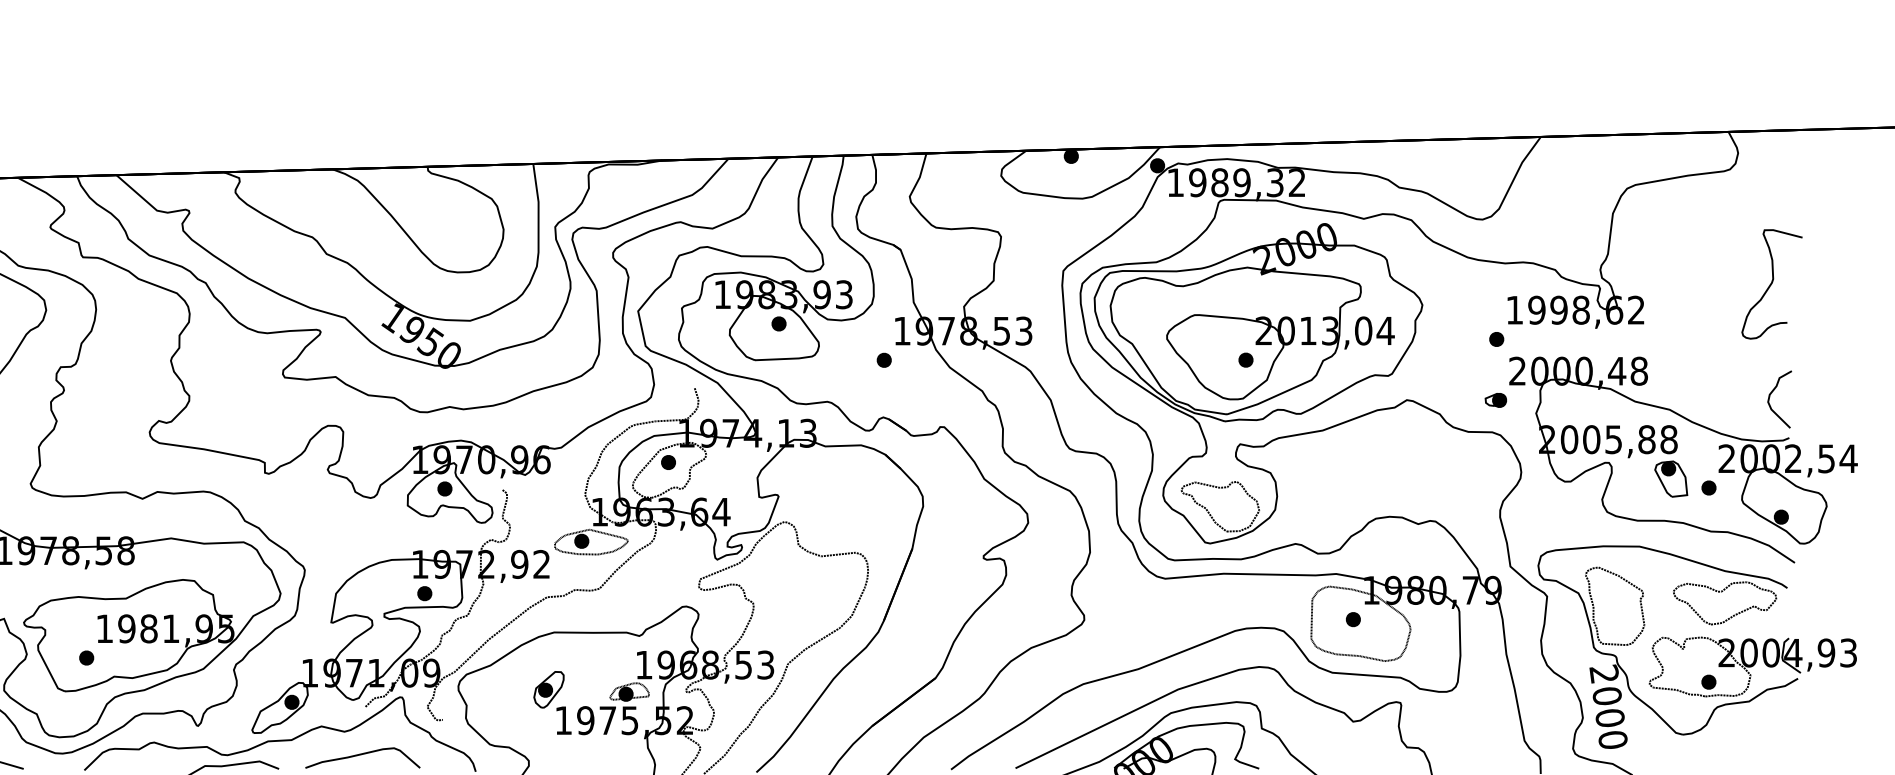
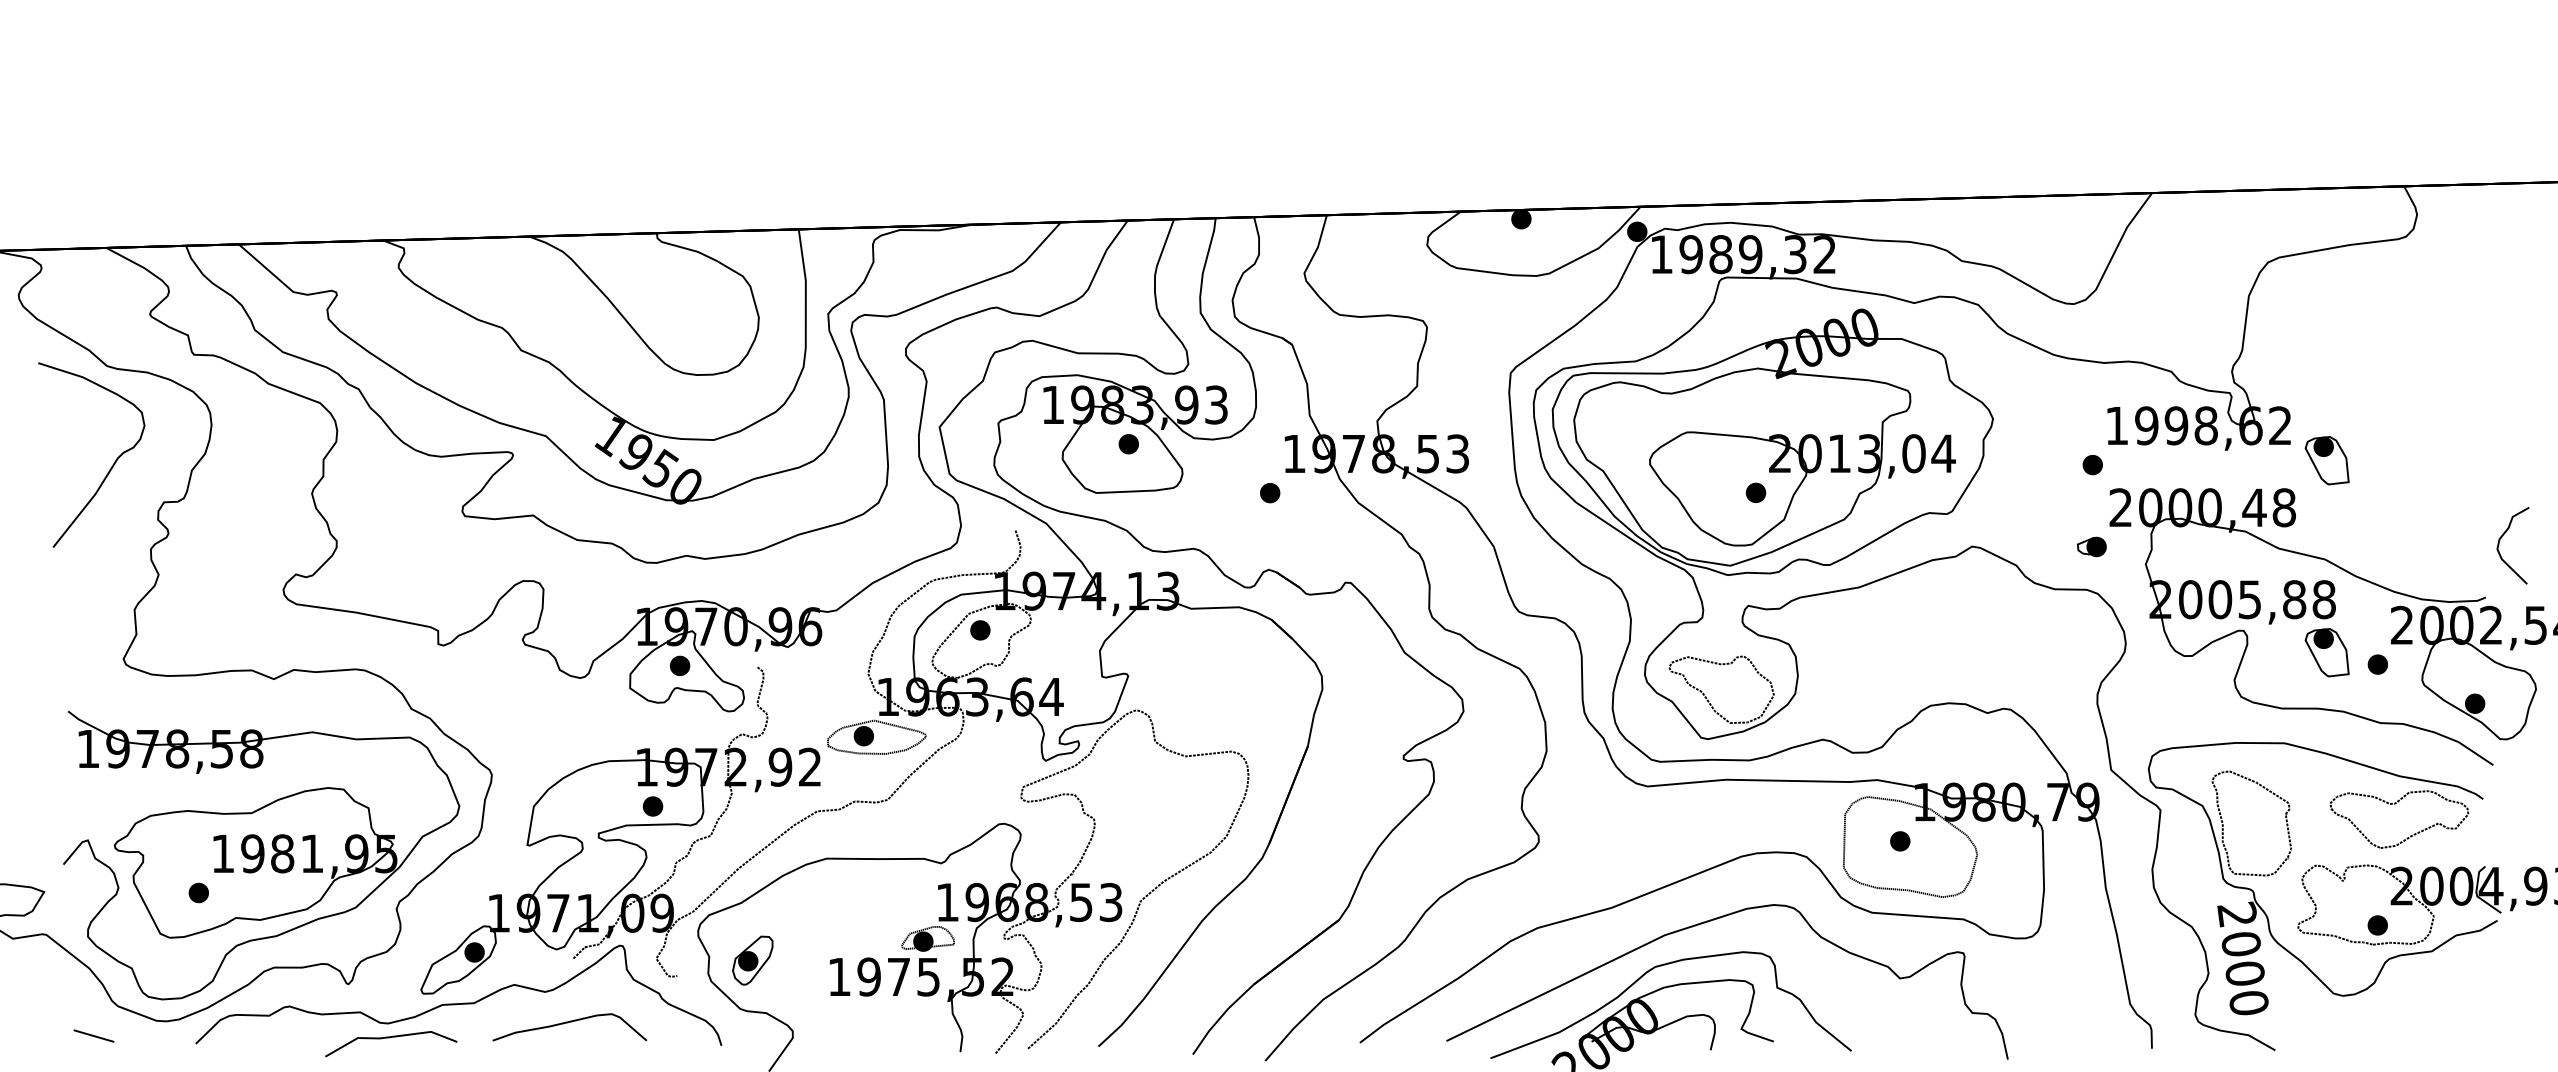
curve: (1771, 283) -> (2462, 390), removed
part: (1670, 336) -> (2326, 460), added
curve: (1771, 393) -> (2502, 537), moved
part: (548, 689) -> (752, 960), moved

